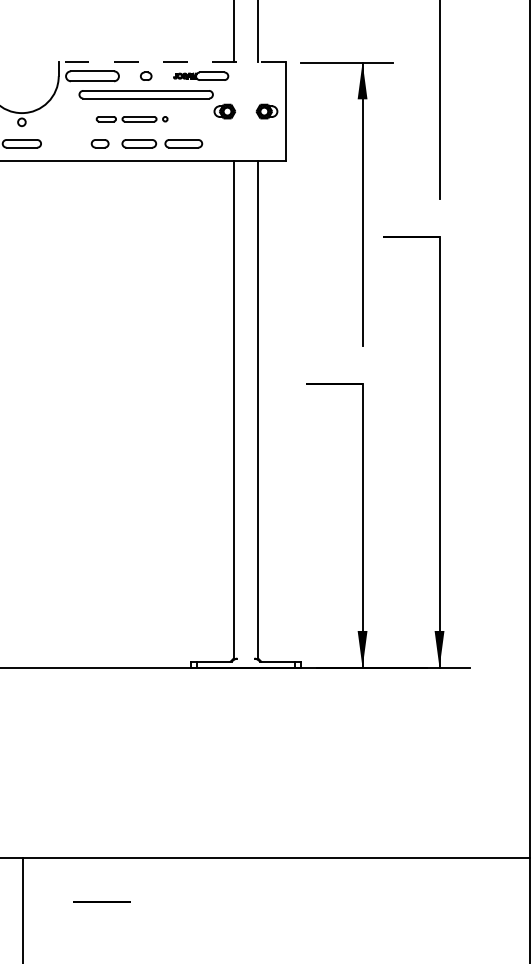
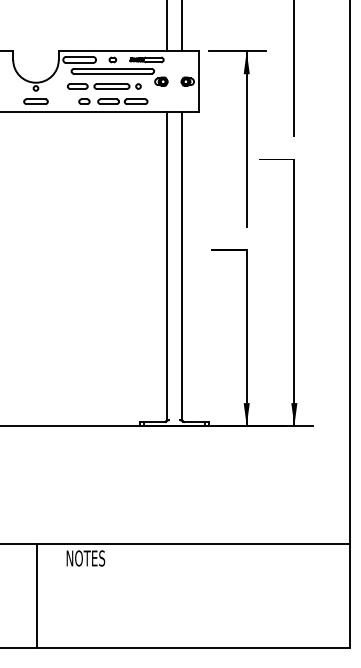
line: (171, 62) -> (128, 51), dashed -> solid
part: (131, 119) -> (103, 86), size x1.67
text: (101, 885) -> (85, 560), ______ -> NOTES

